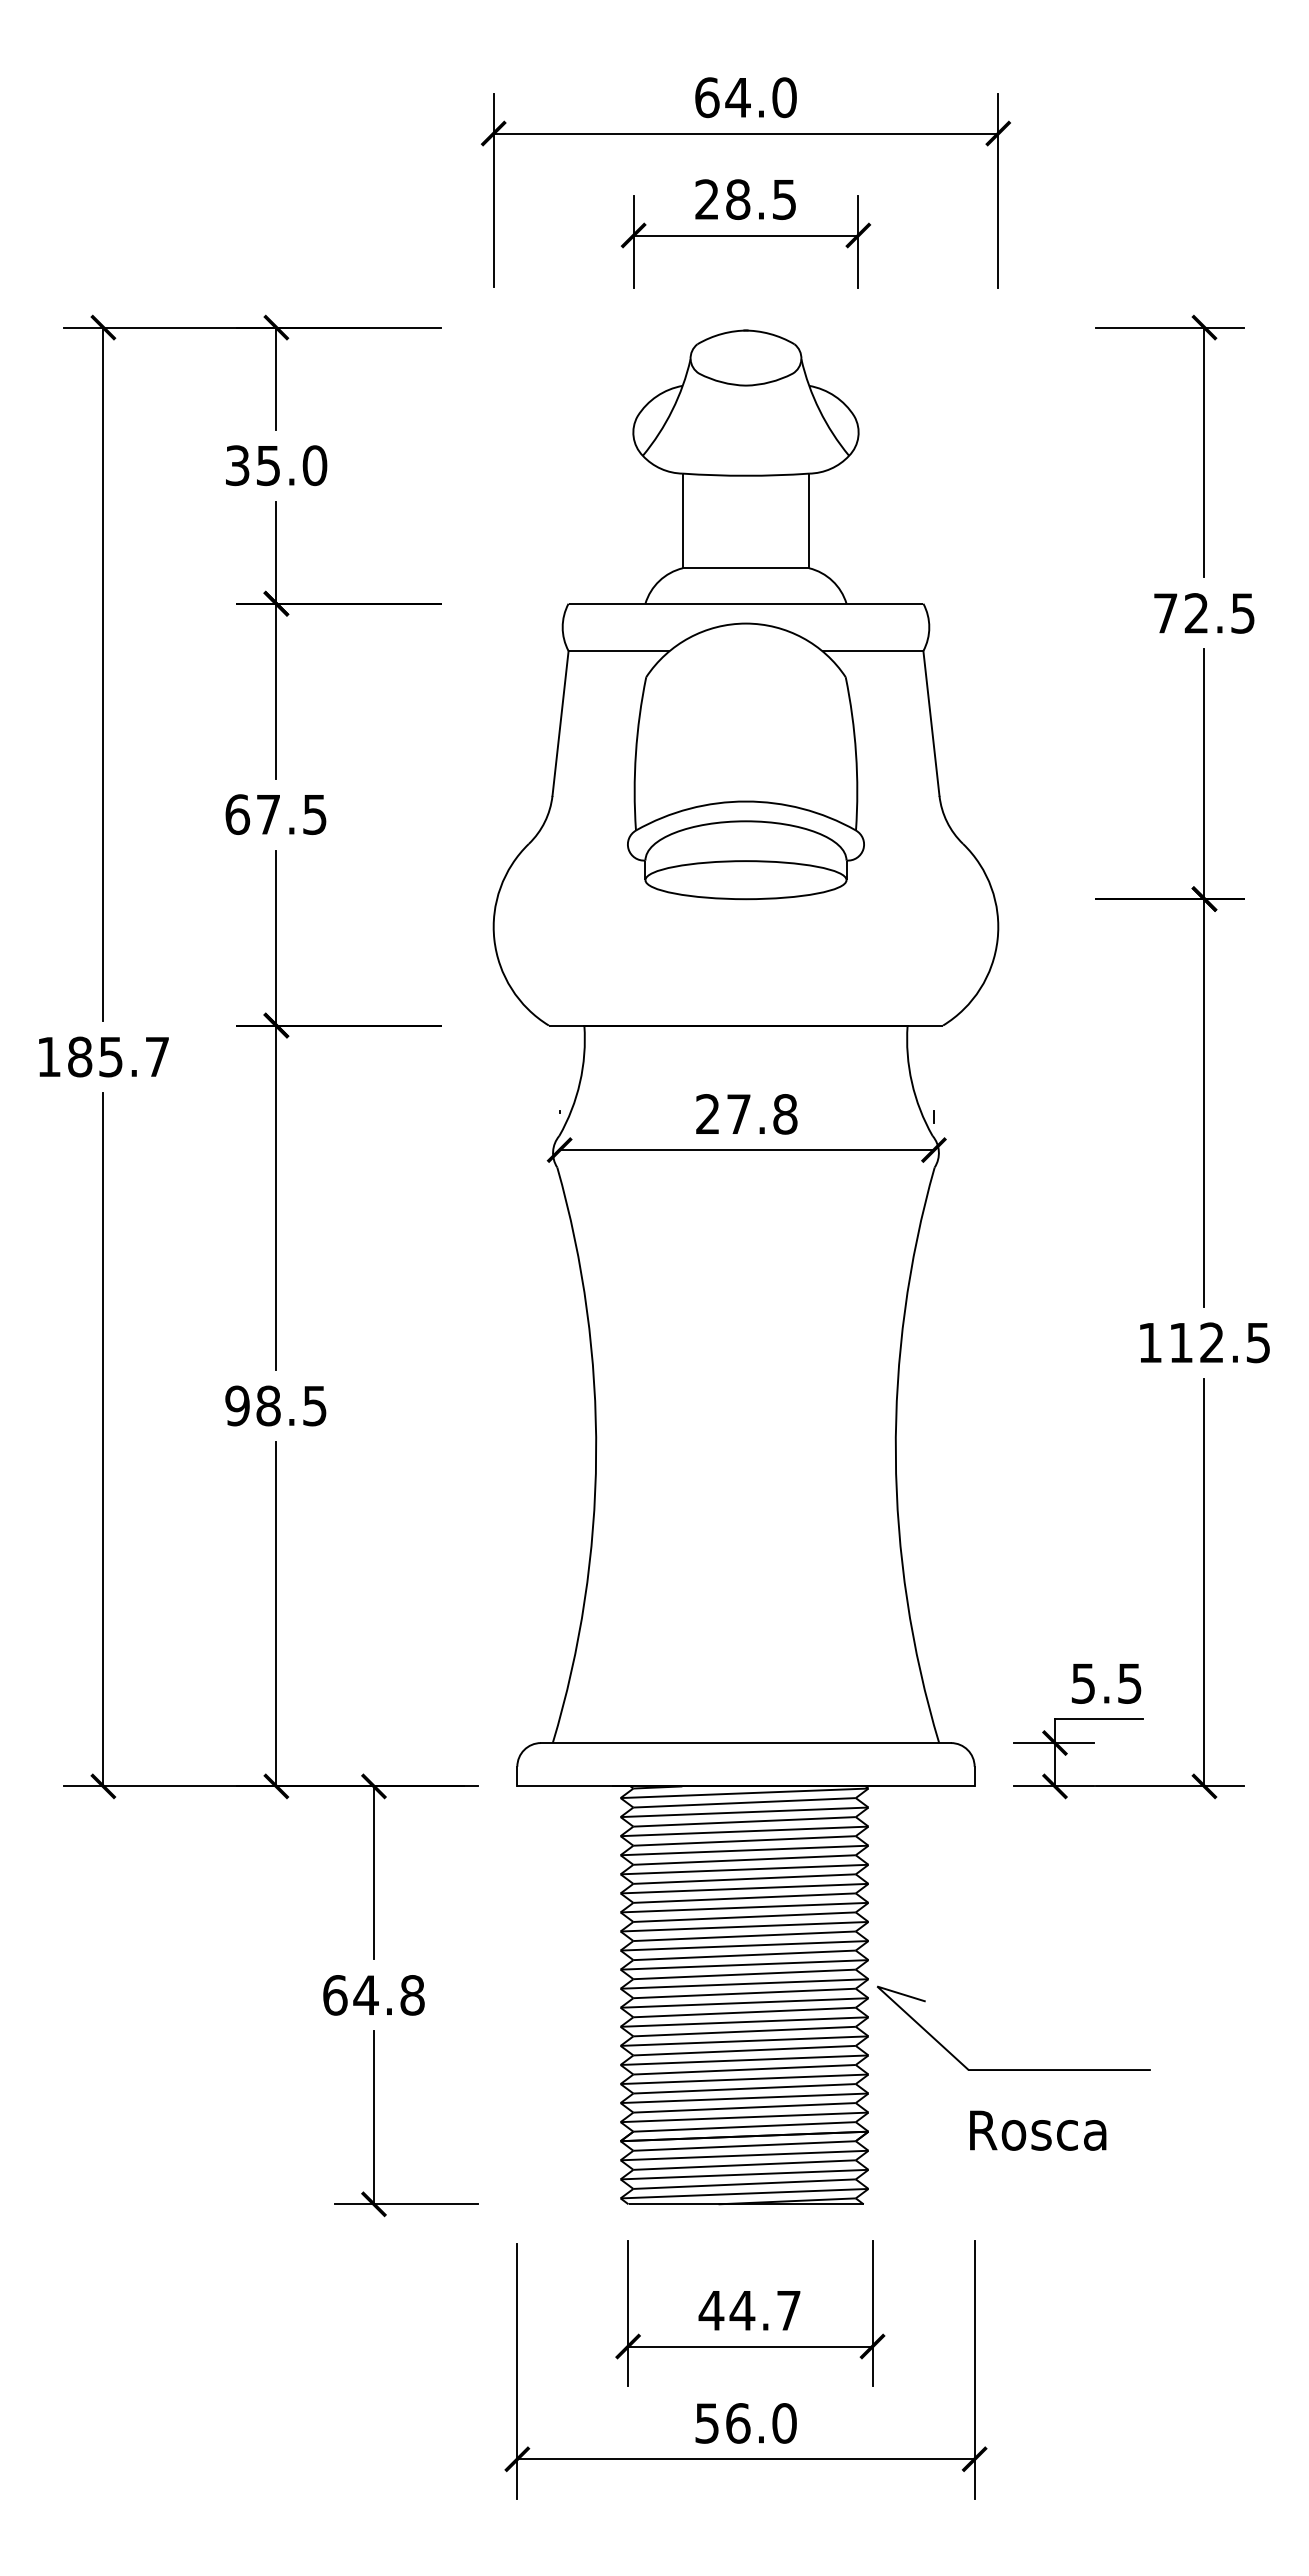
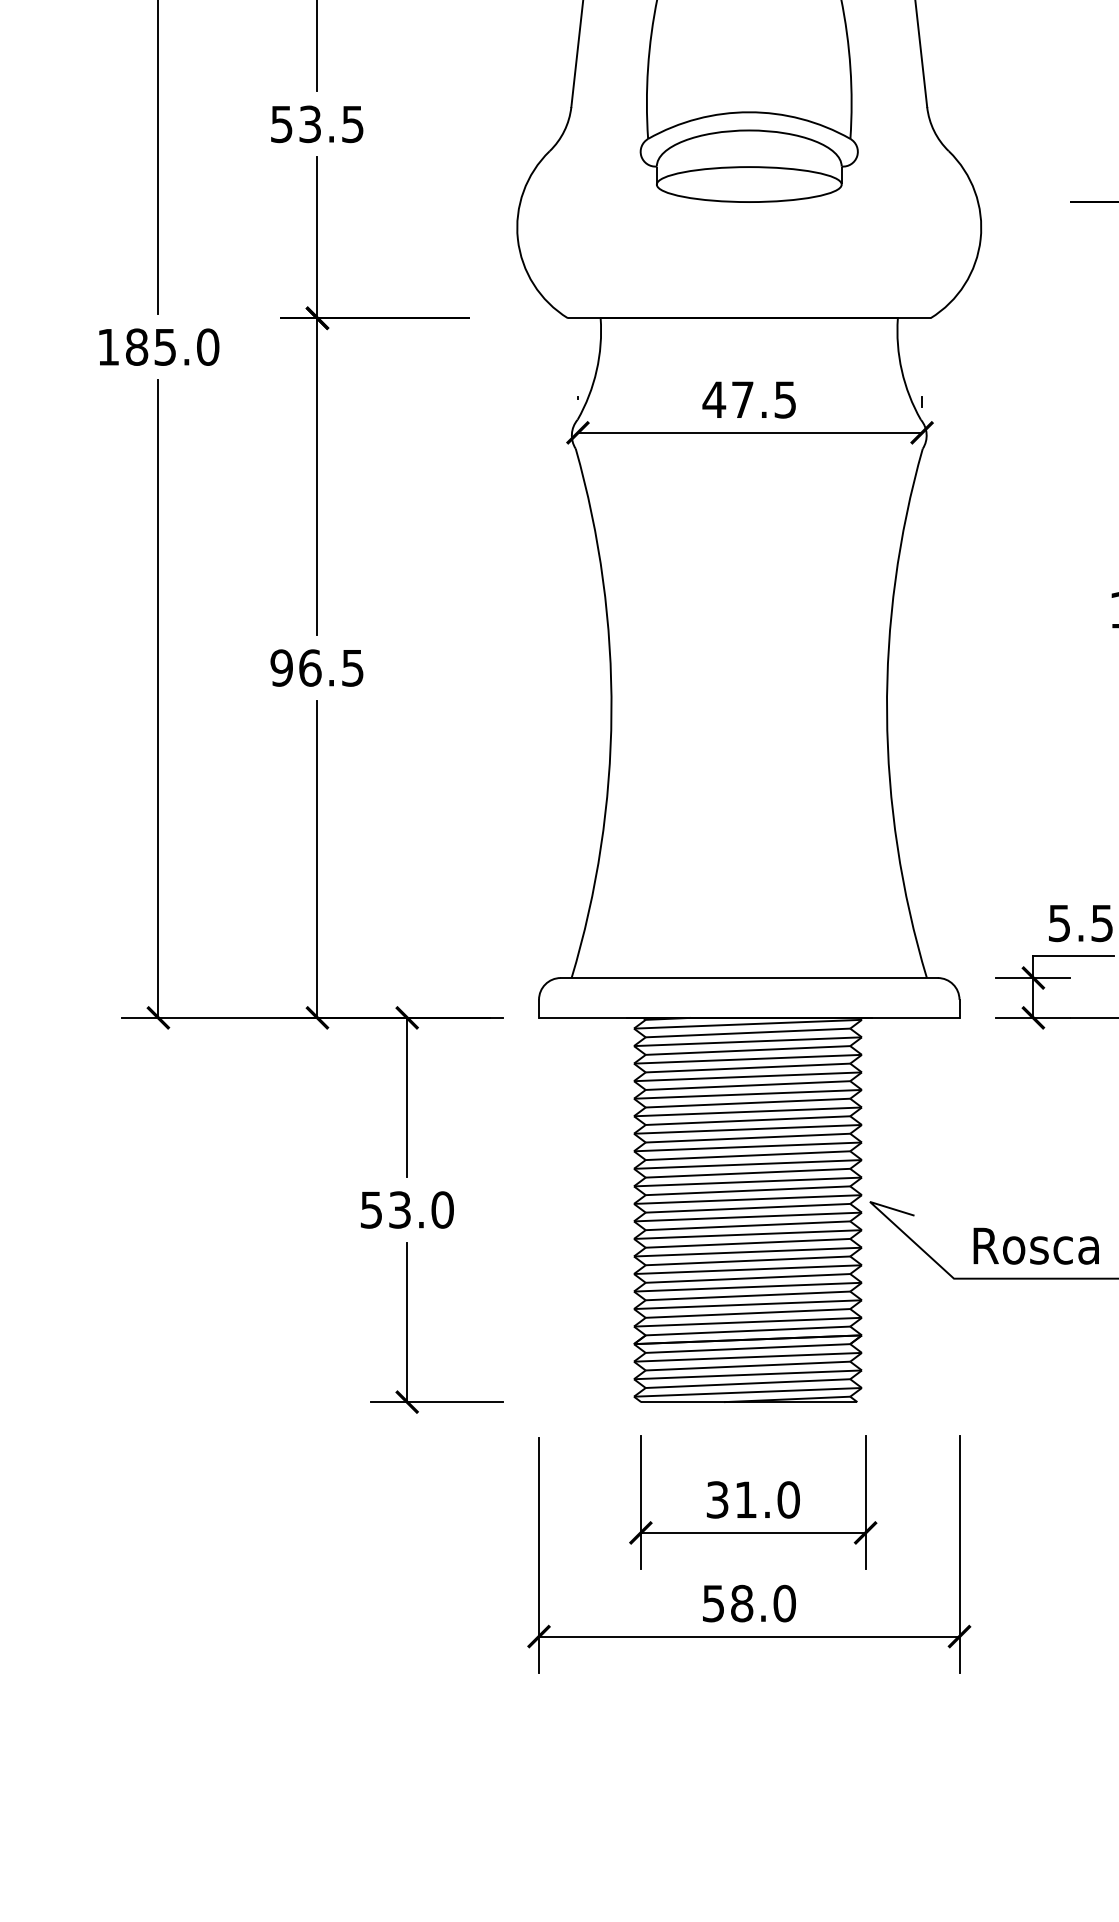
text: (252, 814) -> (295, 124), 67.5 -> 53.5
text: (157, 1056) -> (208, 346), 185.7 -> 185.0
text: (746, 1114) -> (749, 400), 27.8 -> 47.5
text: (268, 1405) -> (310, 667), 98.5 -> 96.5
text: (373, 1995) -> (406, 1210), 64.8 -> 53.0
text: (1038, 2130) -> (1036, 1246), moved
text: (749, 2310) -> (752, 1499), 44.7 -> 31.0
text: (738, 2423) -> (742, 1603), 56.0 -> 58.0

